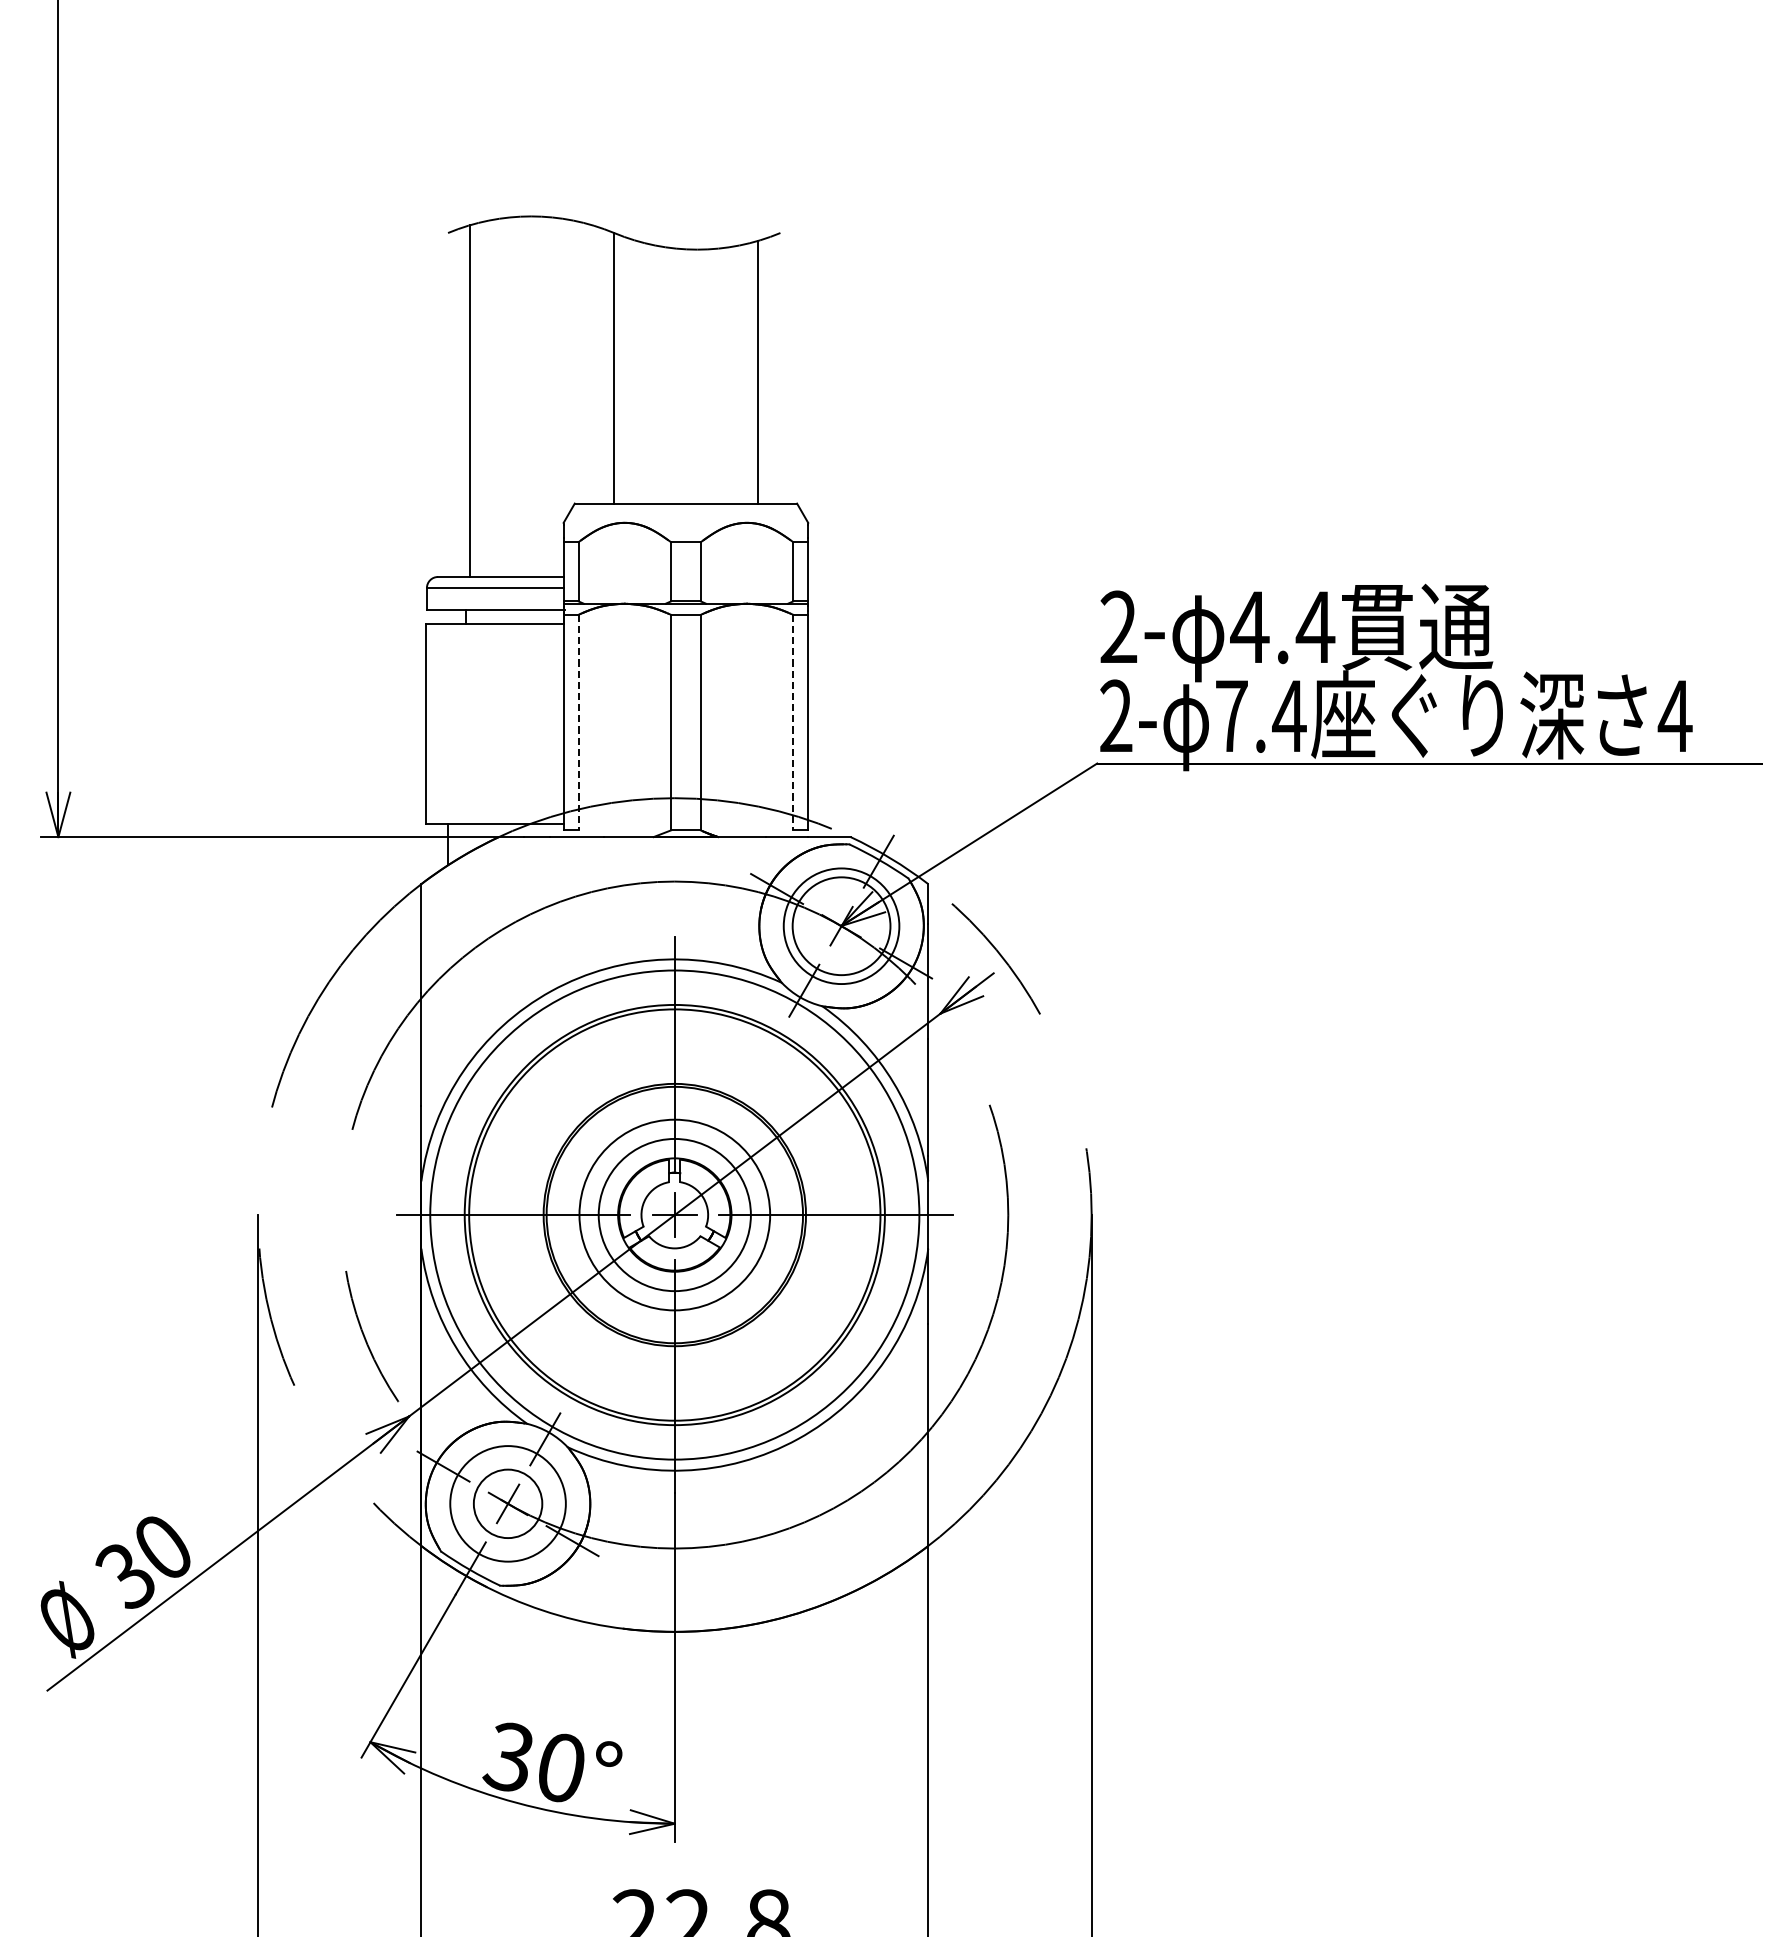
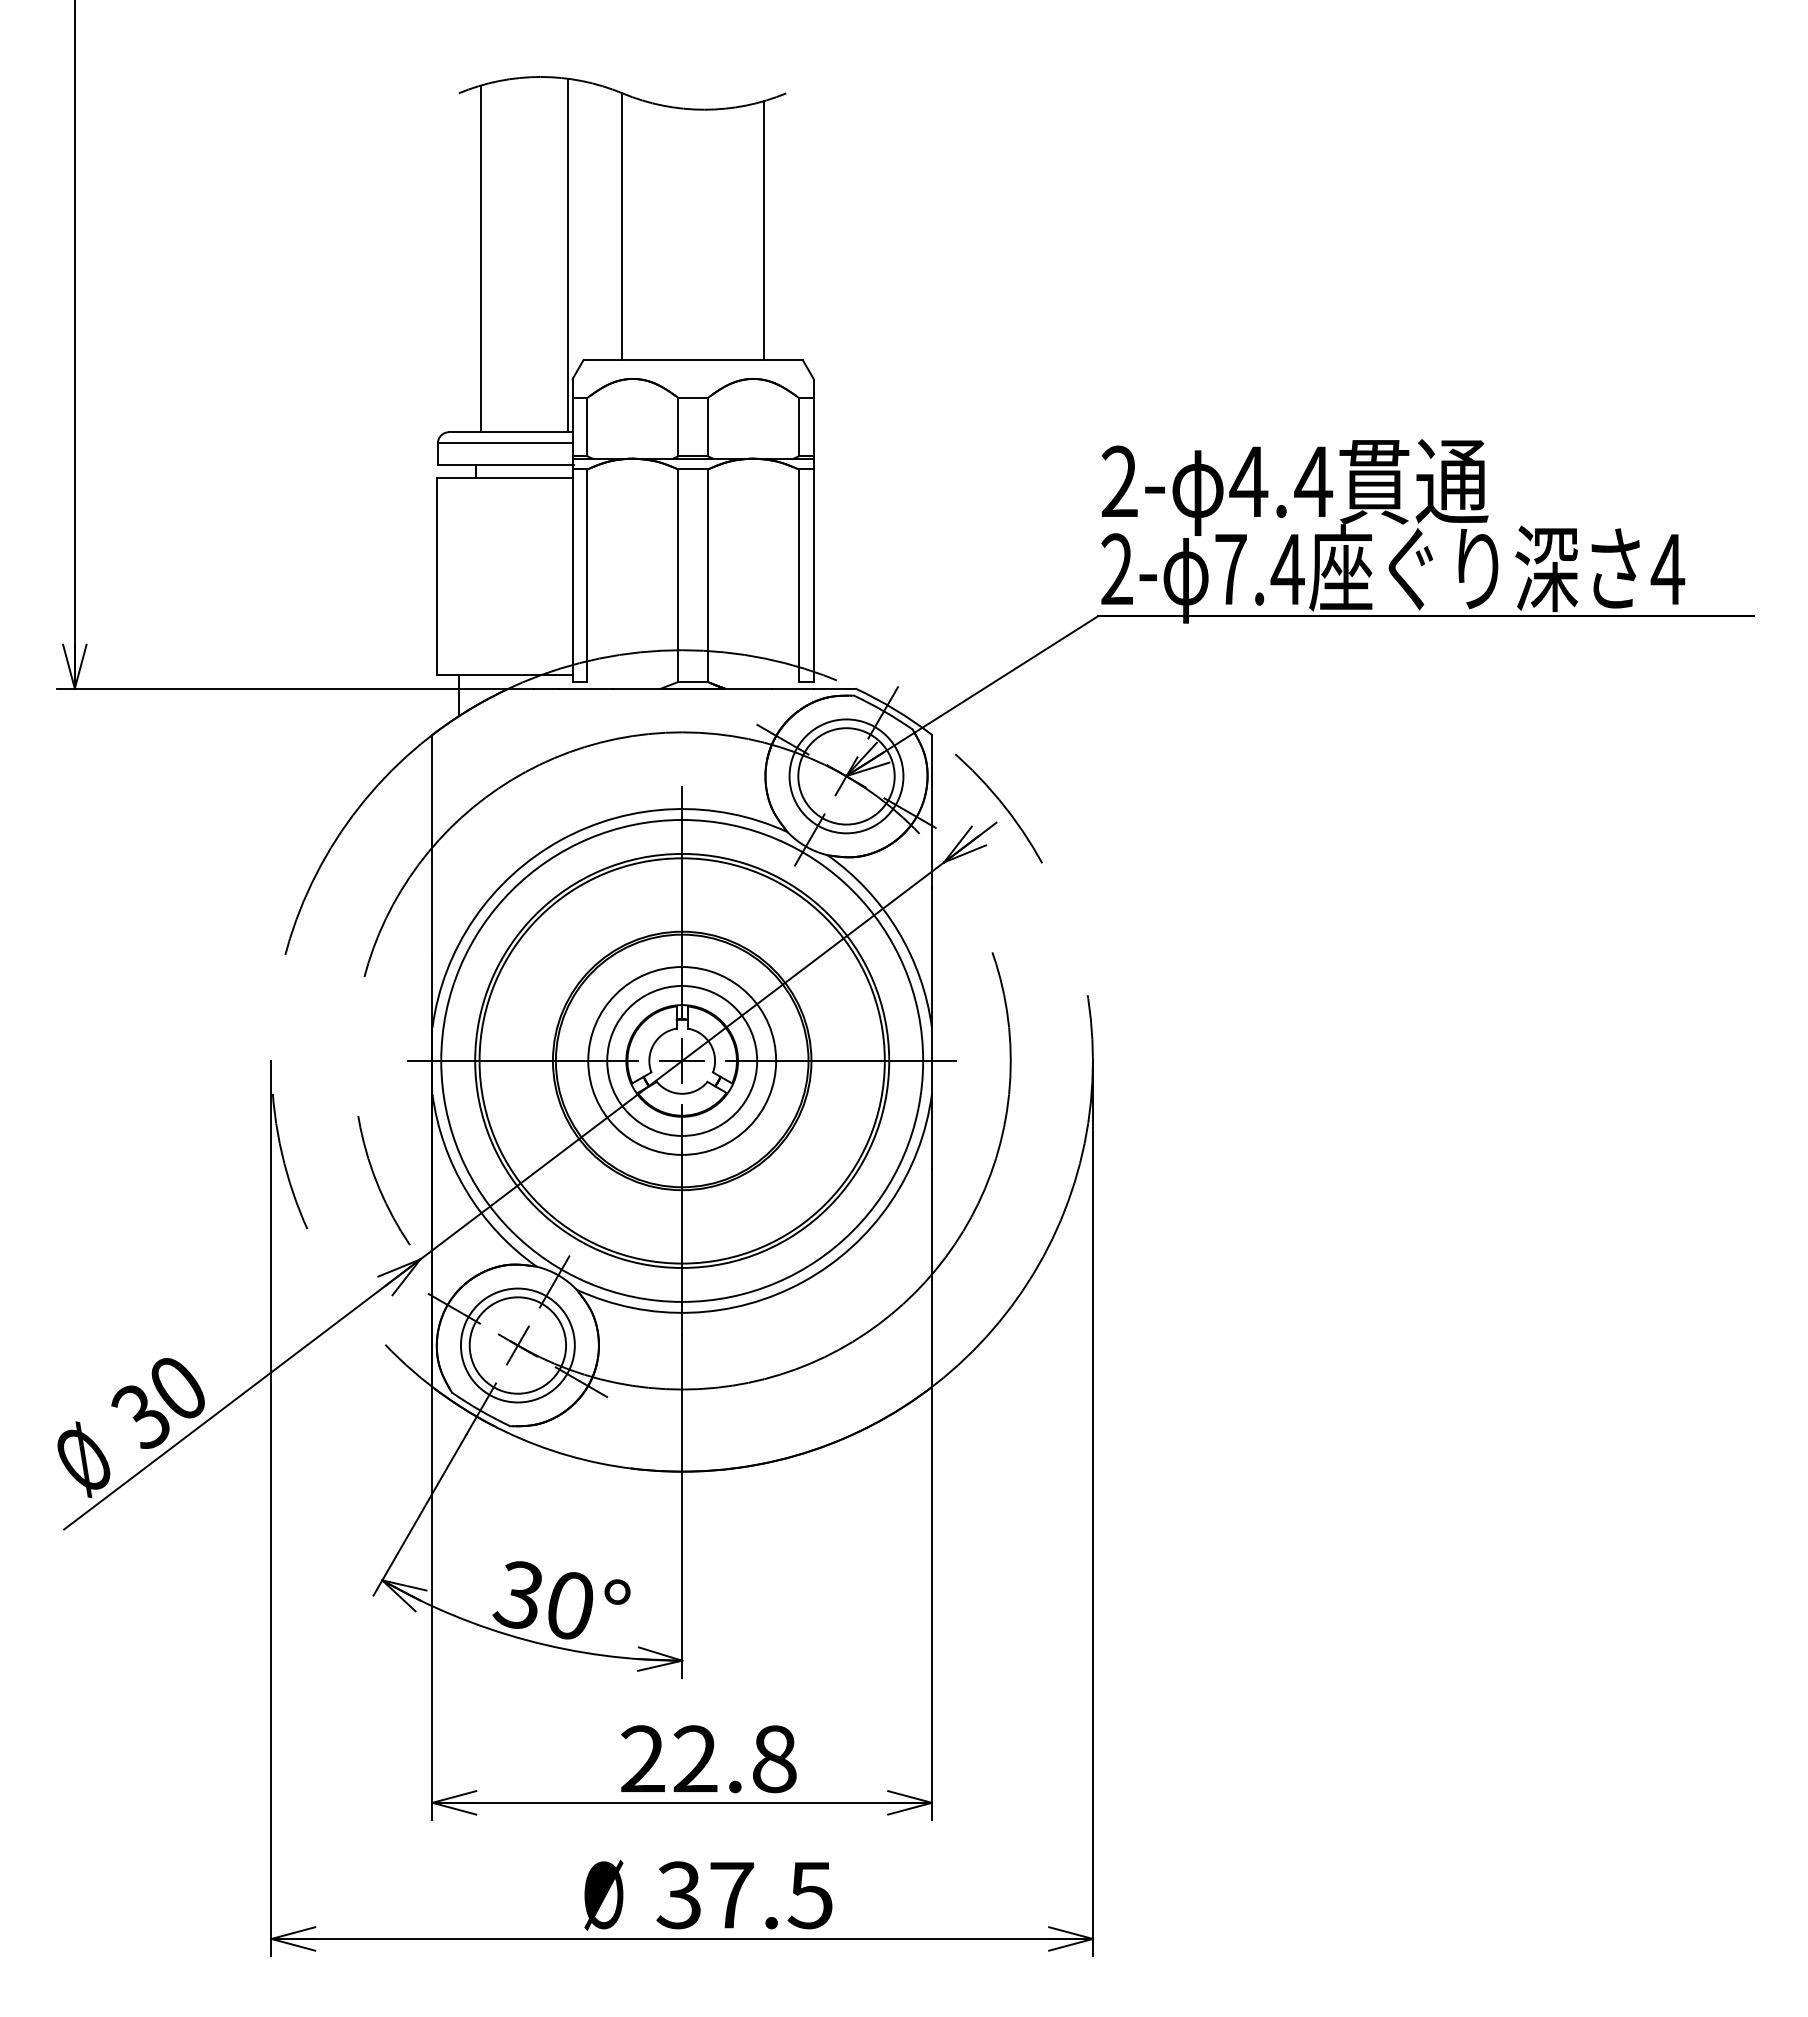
line: (559, 397) -> (568, 255), added
line: (578, 723) -> (587, 576), dashed -> solid
line: (792, 723) -> (798, 576), dashed -> solid
circle: (507, 1503) -> (517, 1345), size x1.43

